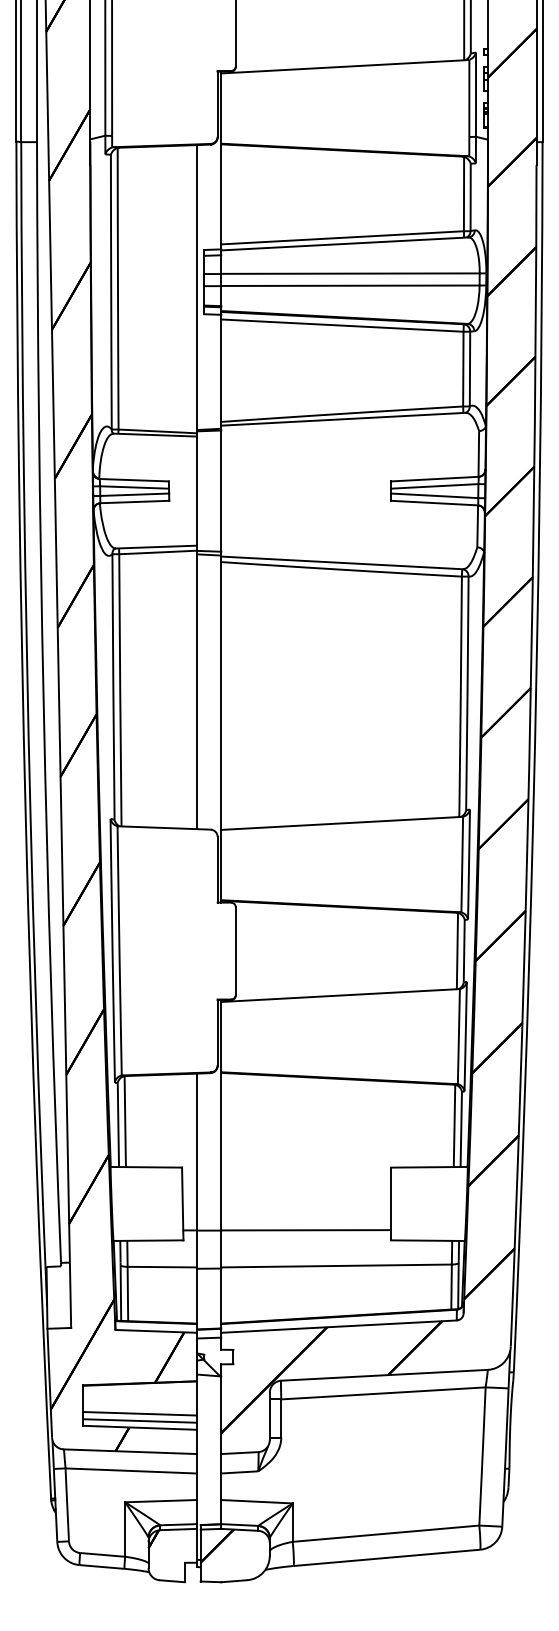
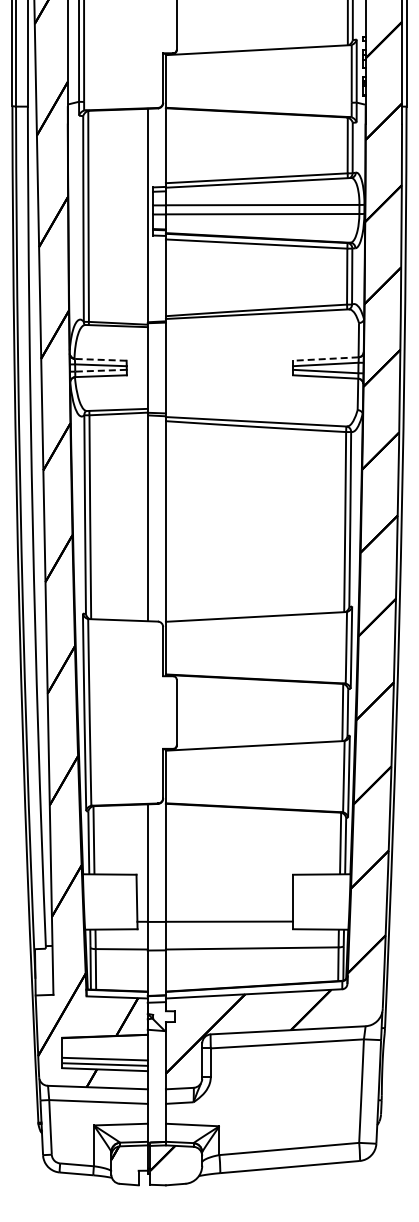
line: (133, 479) -> (100, 359), solid -> dashed
line: (434, 479) -> (325, 359), solid -> dashed
line: (135, 494) -> (101, 370), solid -> dashed

